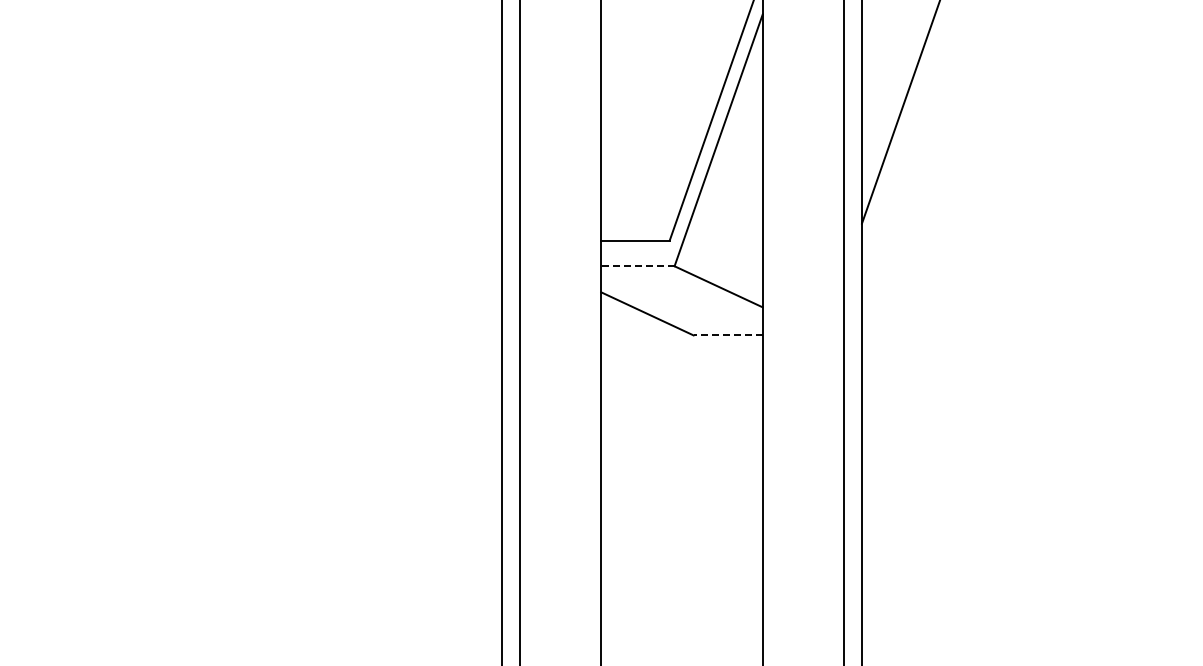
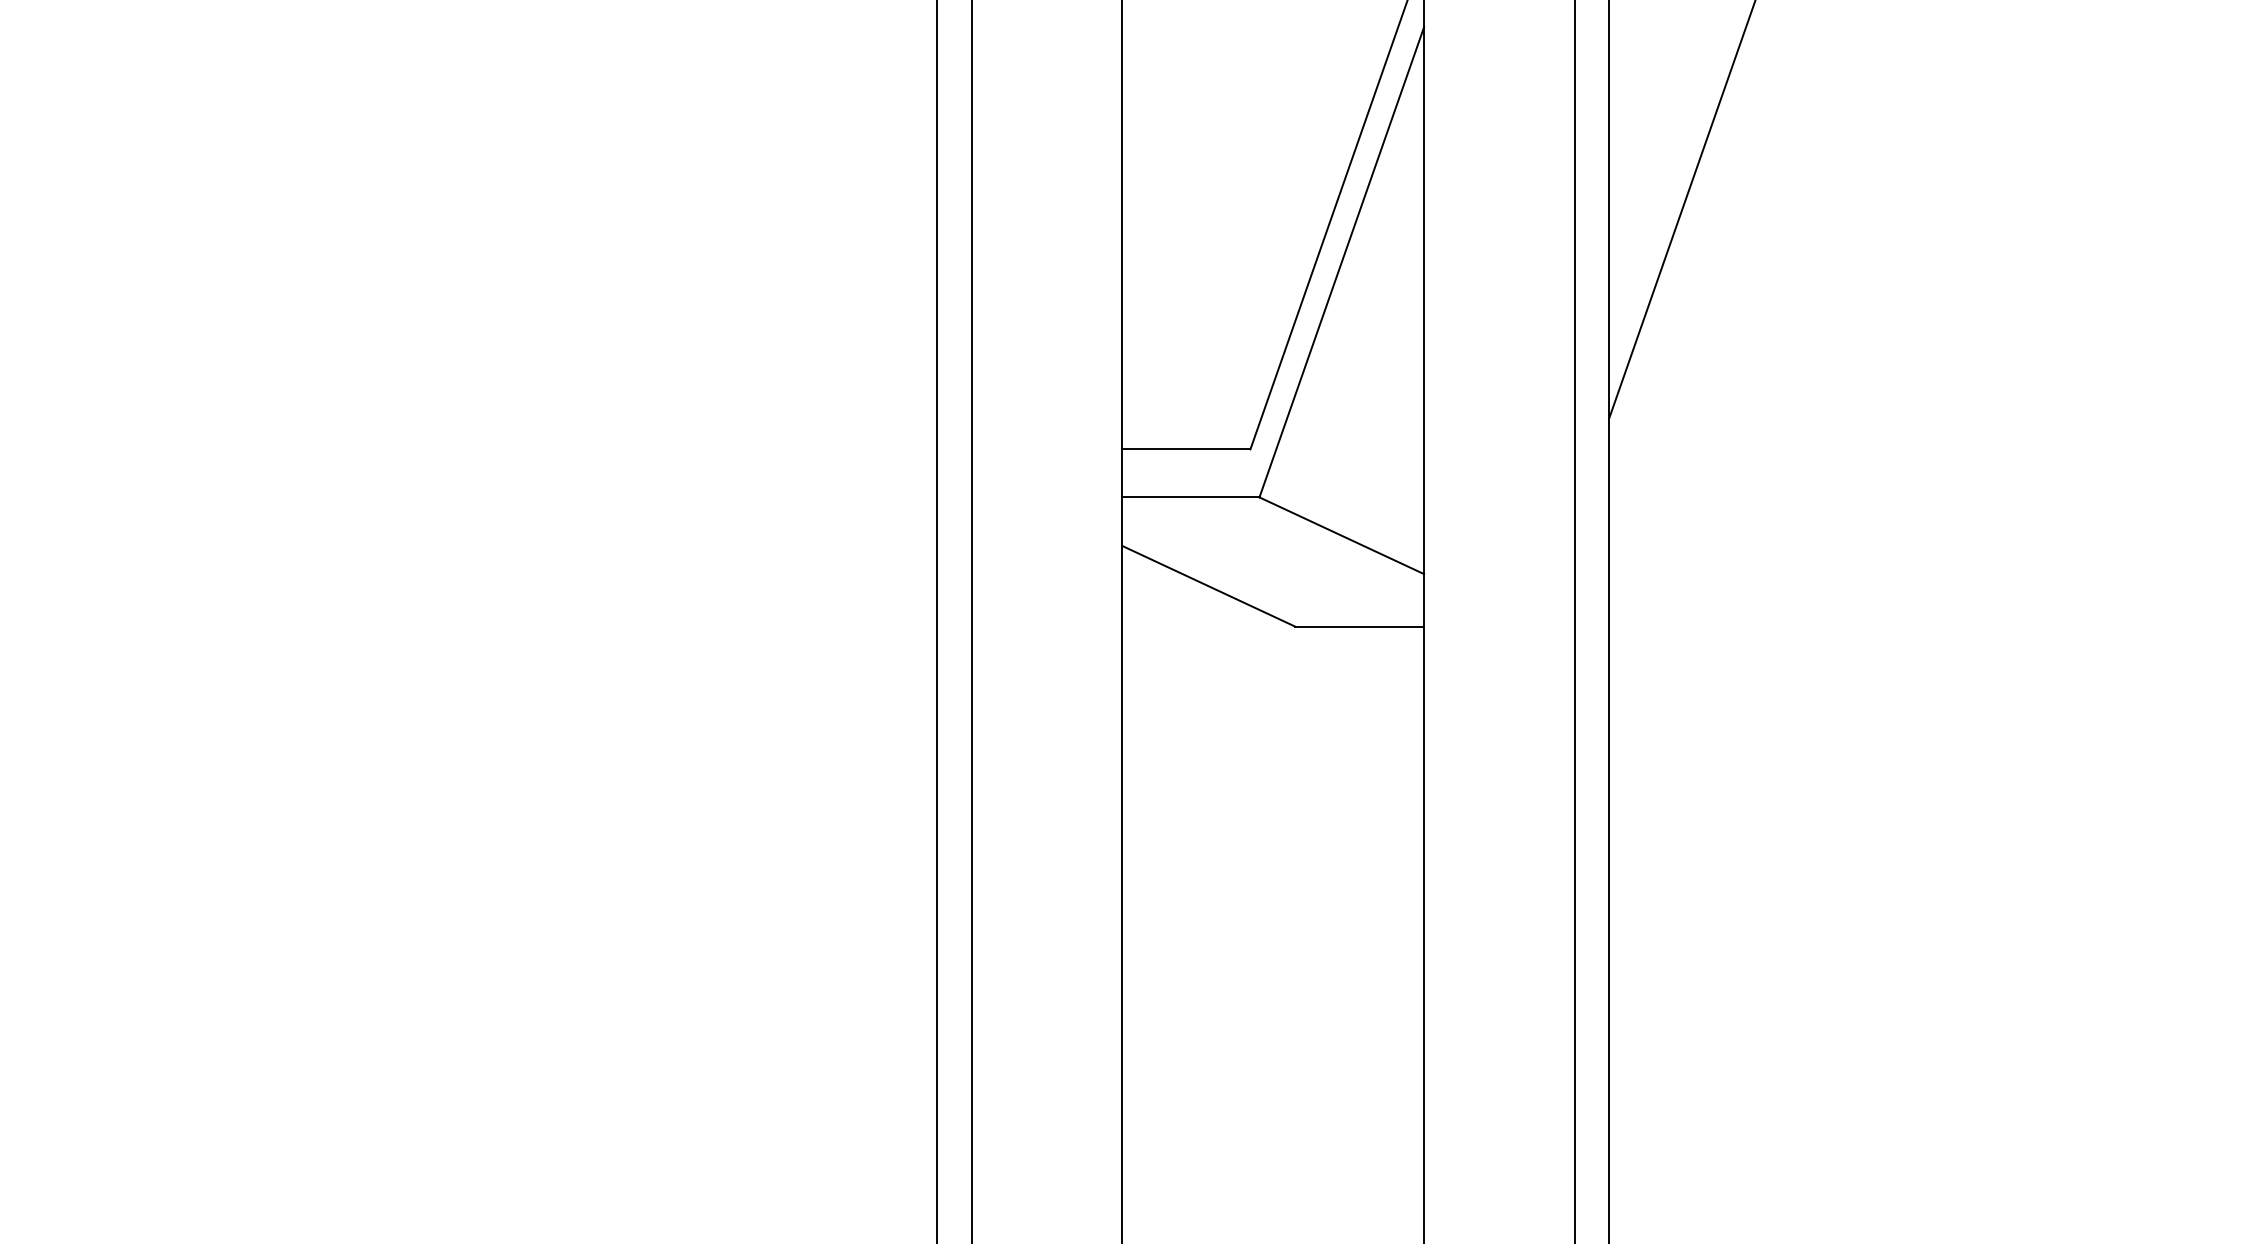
line: (637, 266) -> (1190, 497), dashed -> solid
line: (728, 335) -> (1360, 626), dashed -> solid

